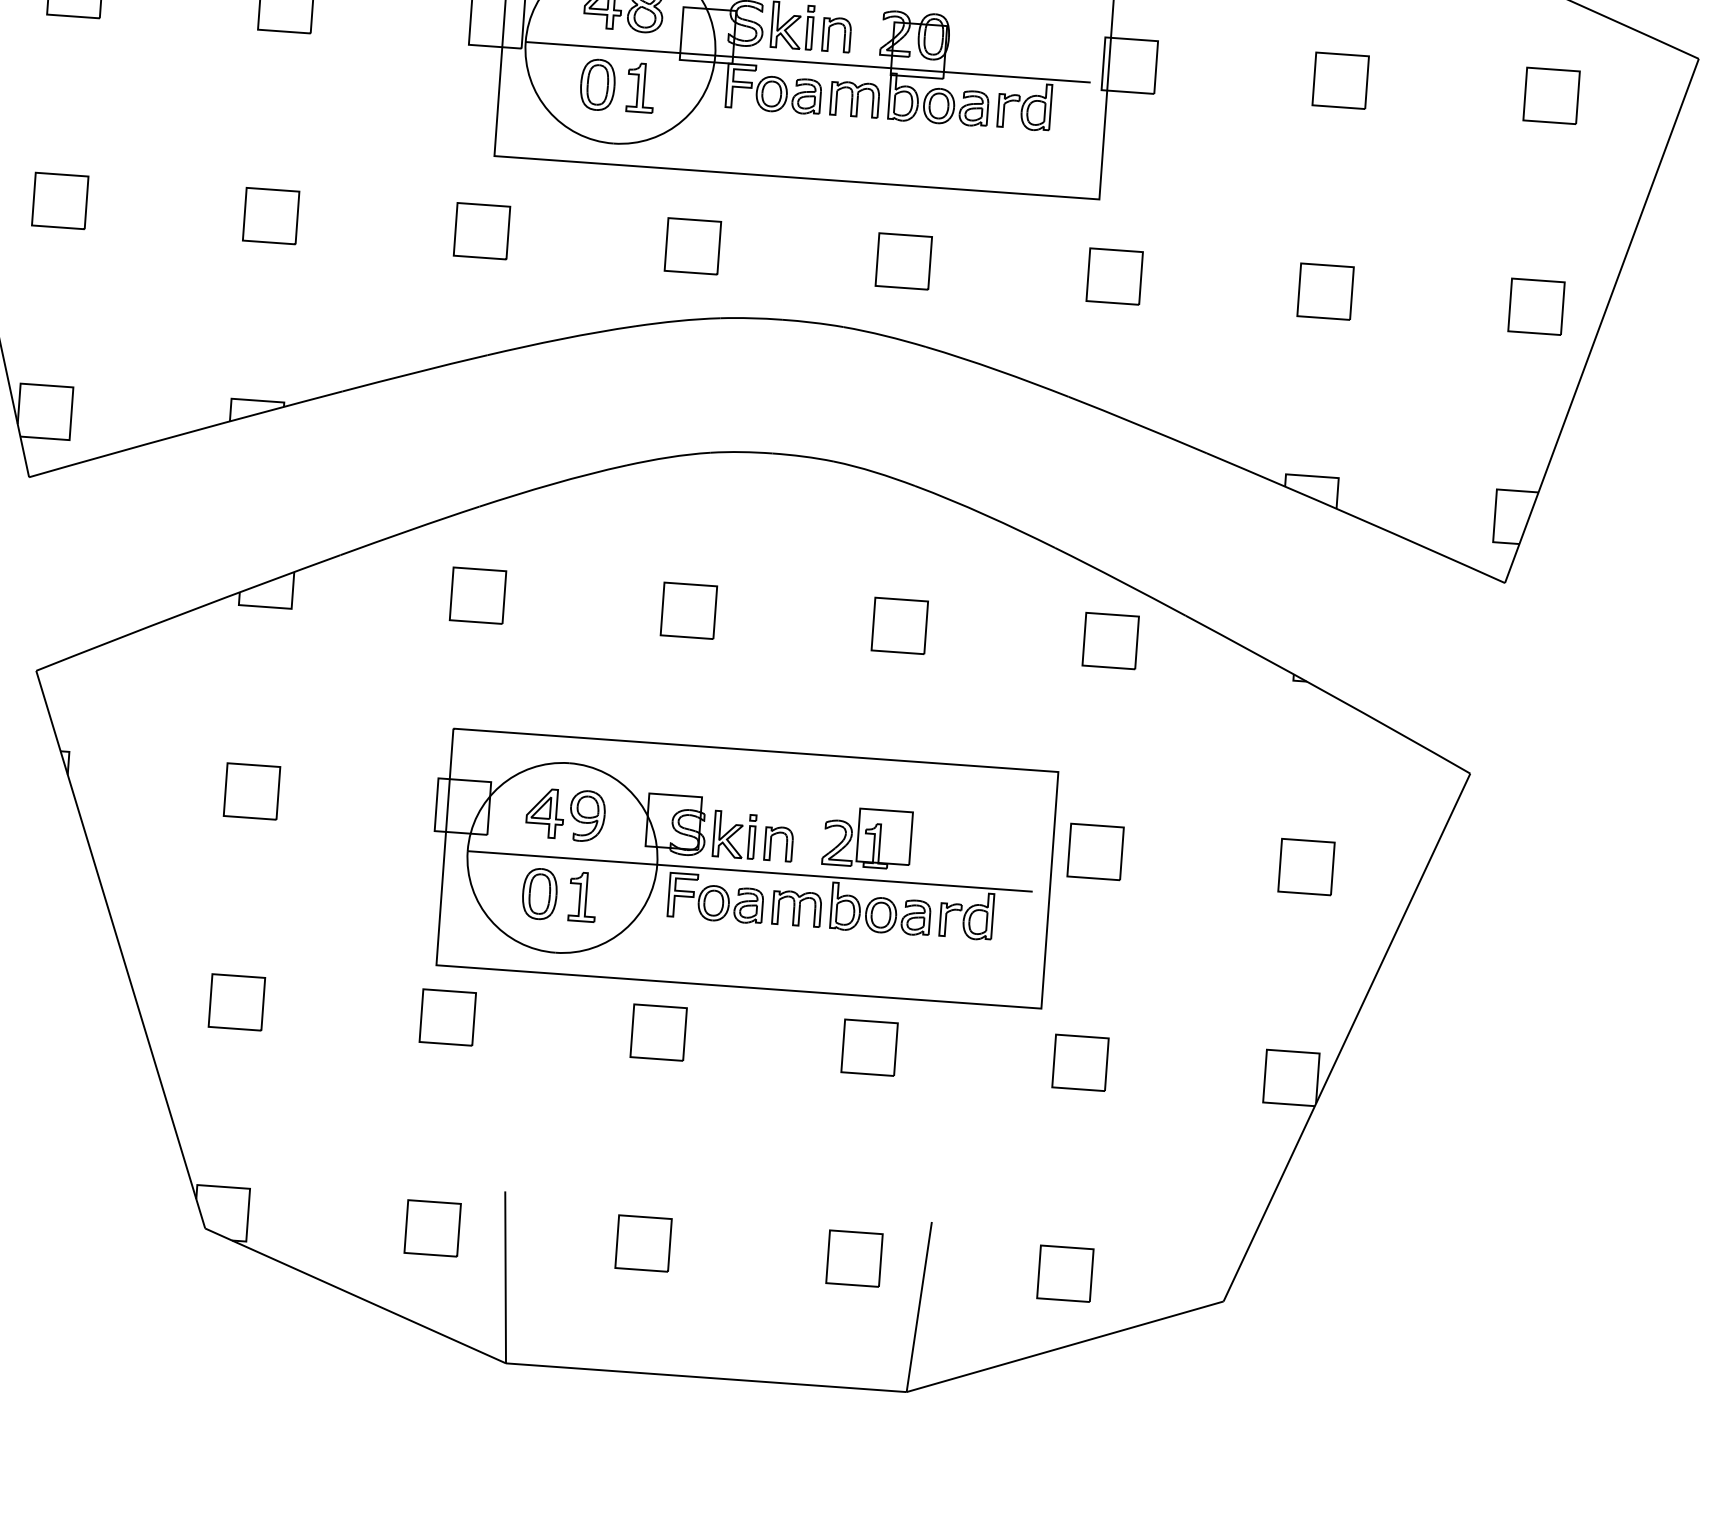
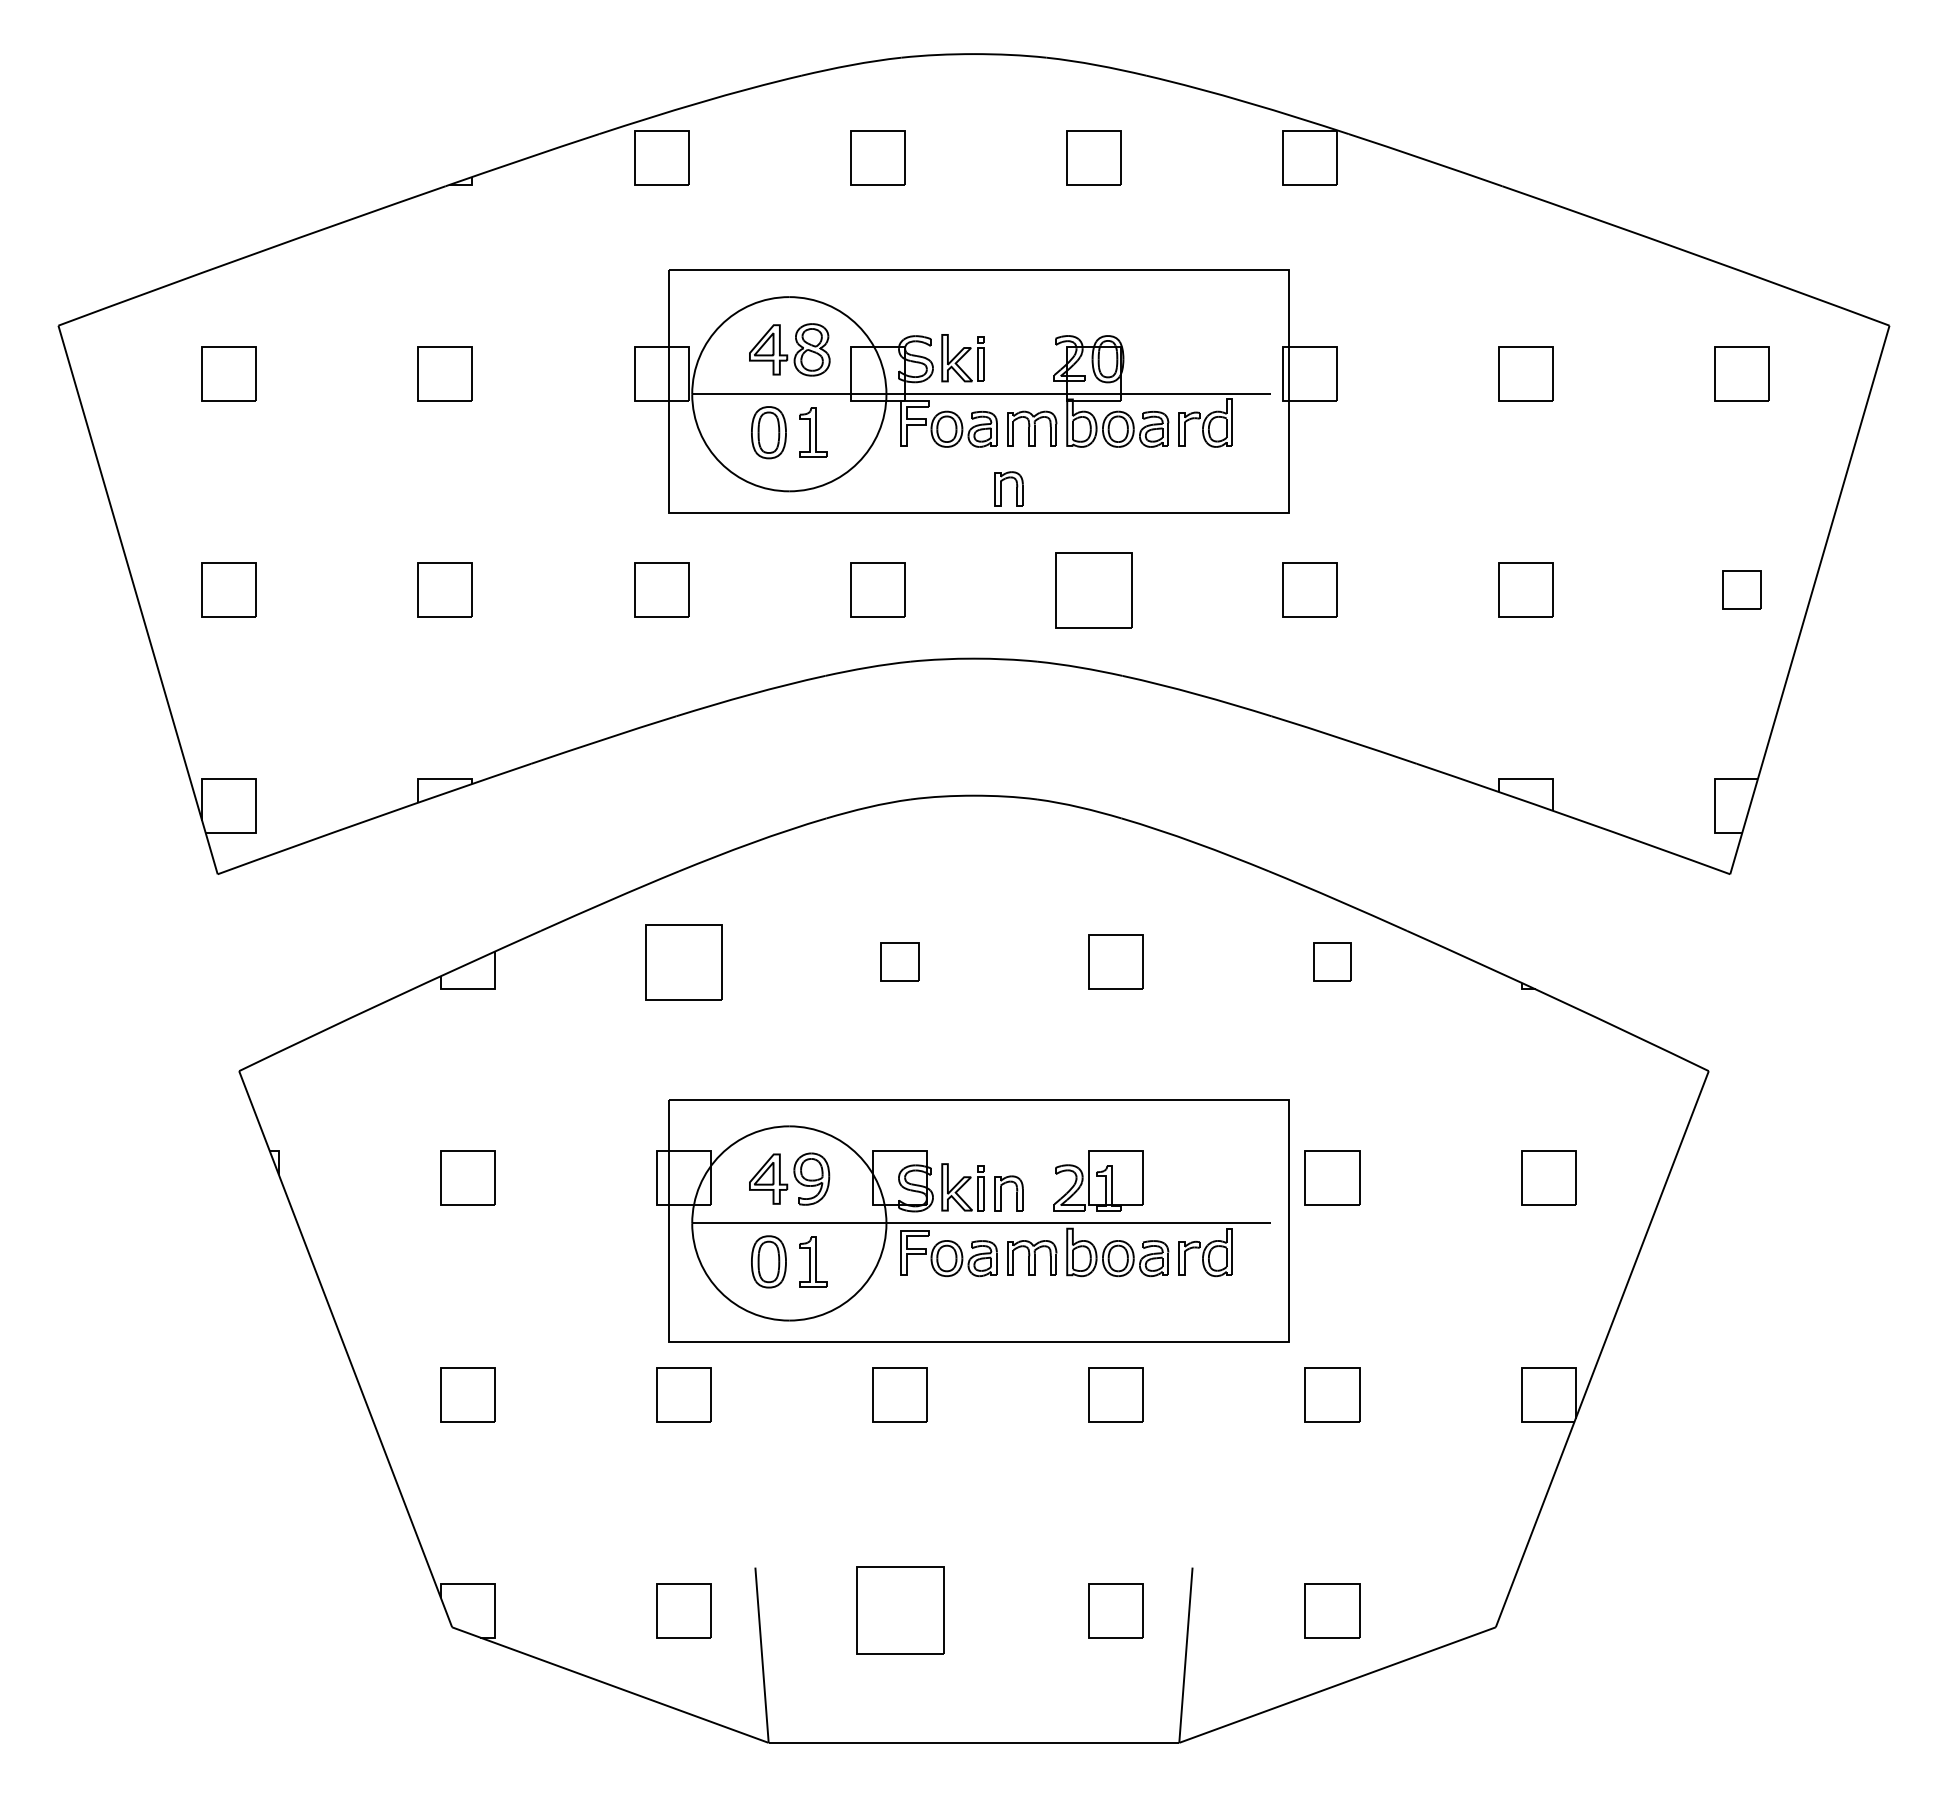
part: (829, 33) -> (1001, 488), moved
part: (903, 260) -> (1093, 589), size x1.4
part: (1535, 305) -> (1741, 589), size x0.7
part: (477, 594) -> (683, 961), size x1.4
part: (688, 610) -> (899, 961), size x0.7
part: (1110, 640) -> (1332, 961), size x0.7
part: (642, 1243) -> (899, 1610), size x1.6

